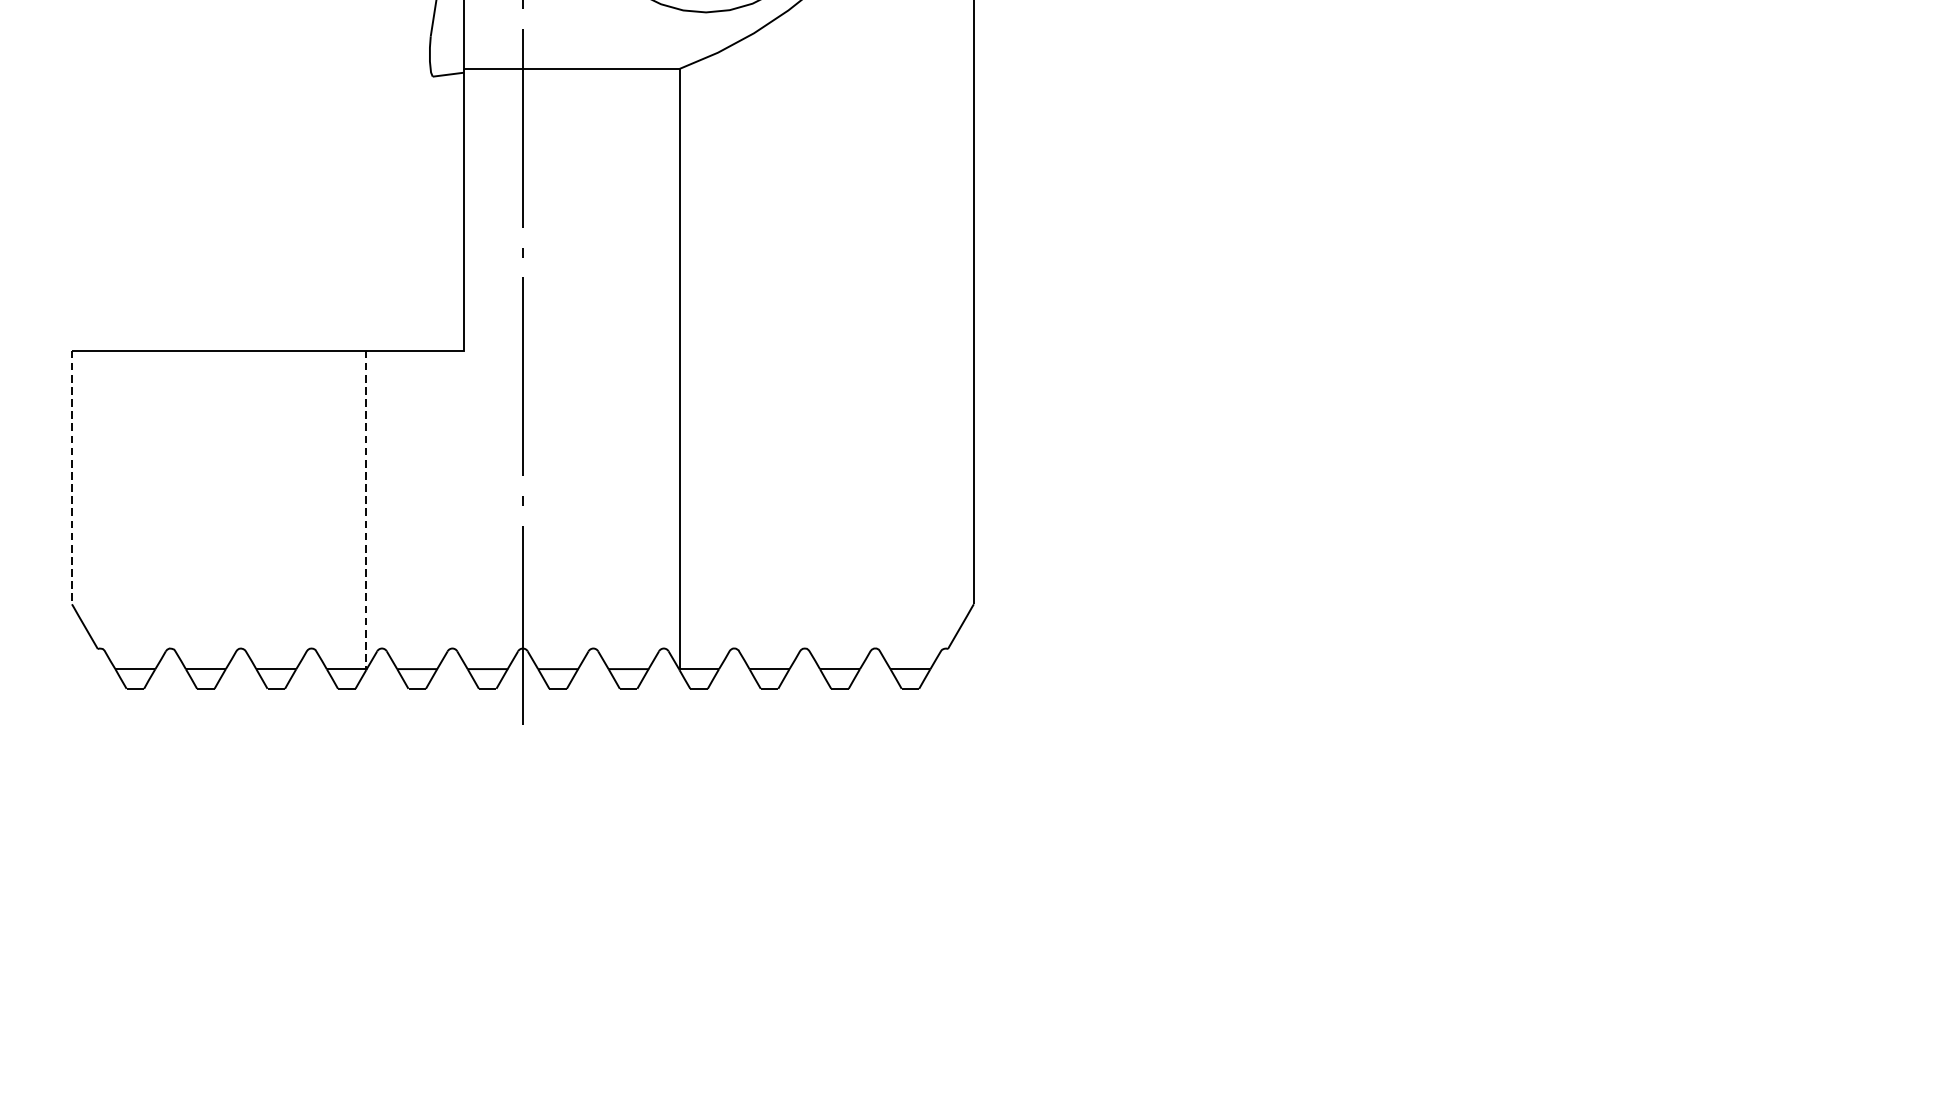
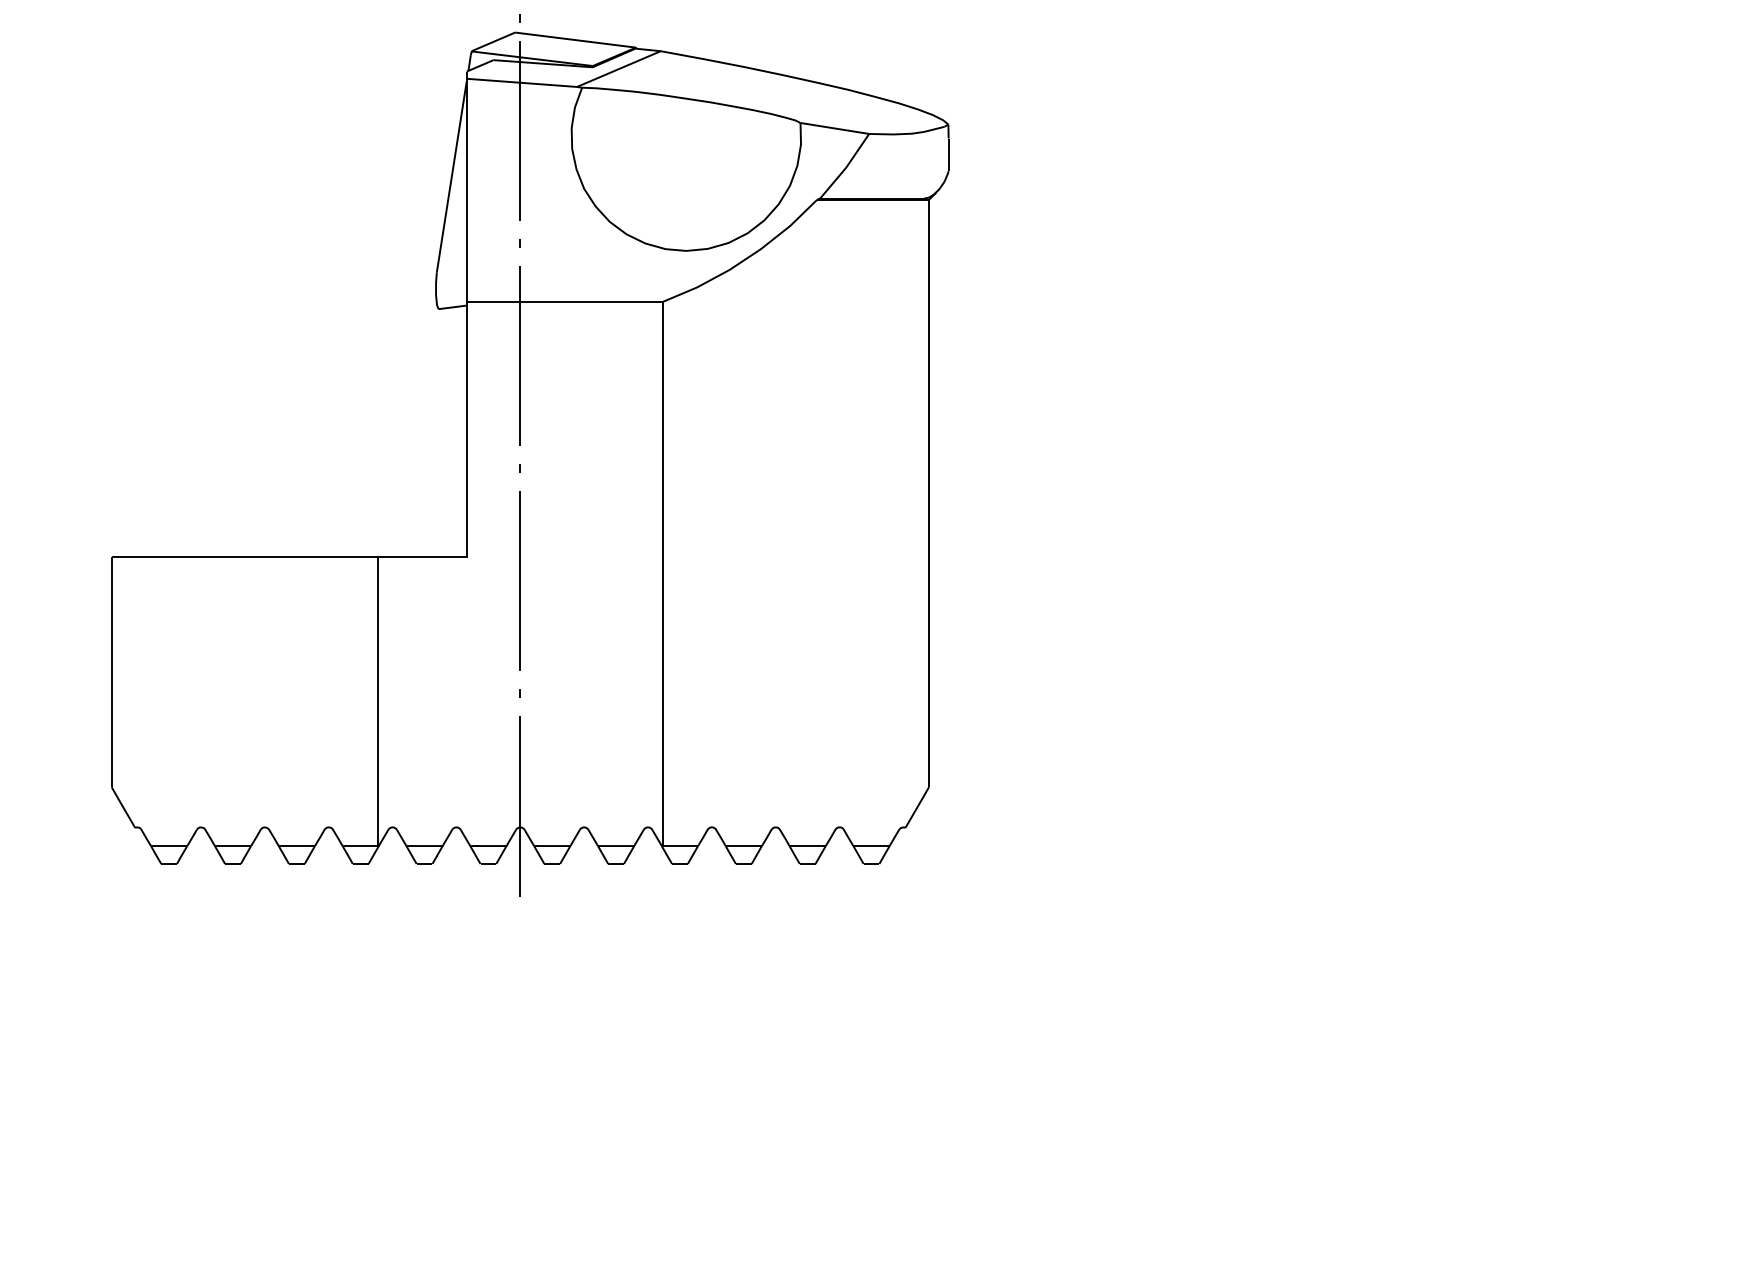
line: (71, 477) -> (111, 672), dashed -> solid
line: (366, 510) -> (378, 702), dashed -> solid

